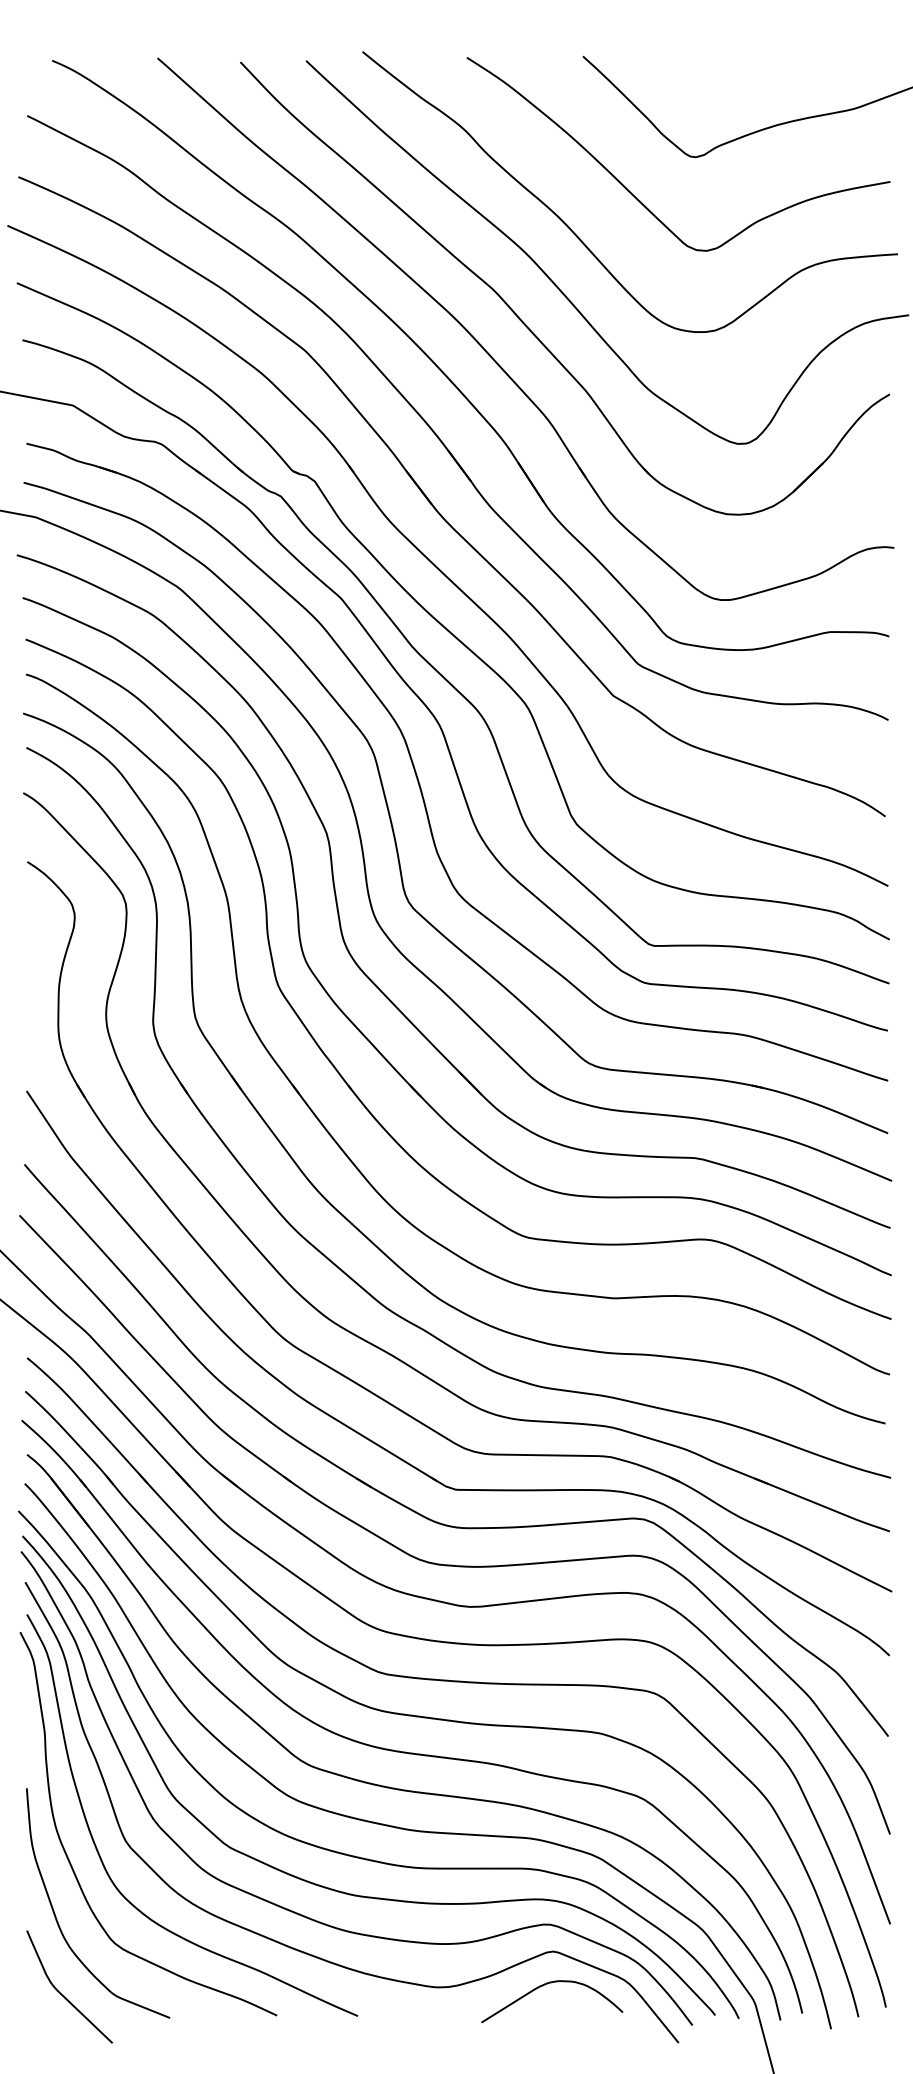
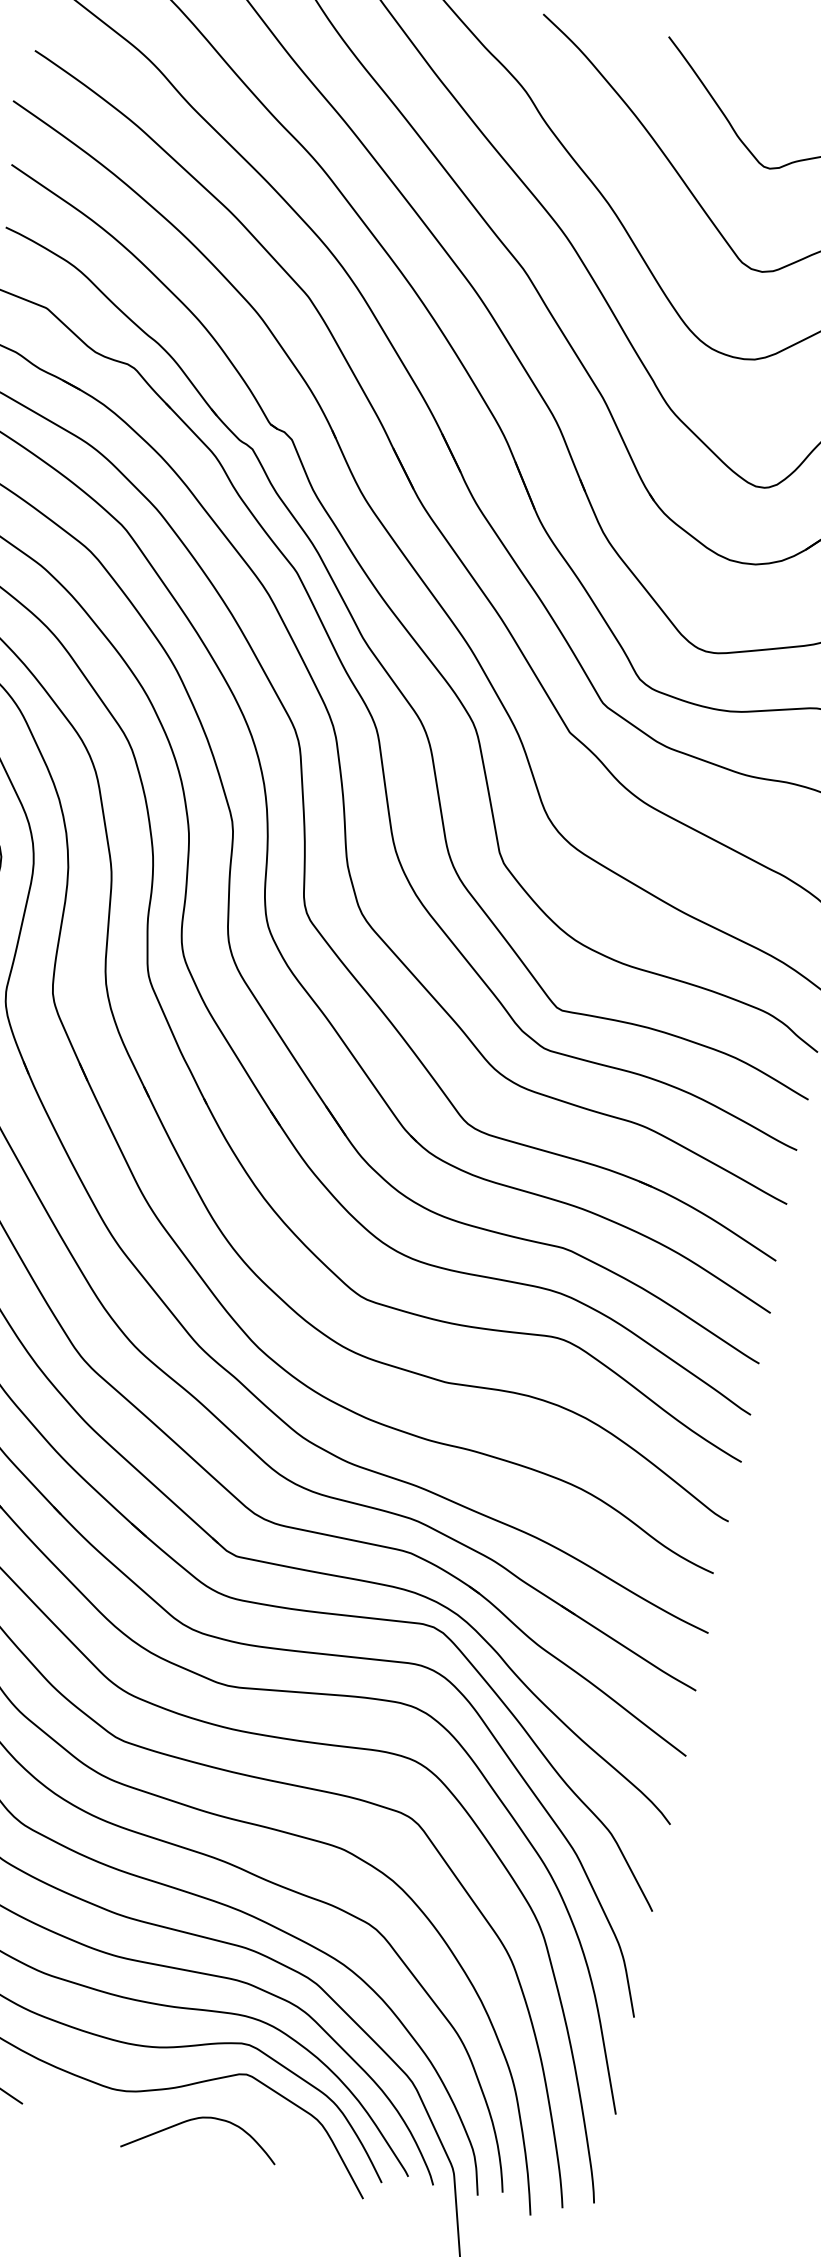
curve: (545, 1985) -> (197, 2119), moved

